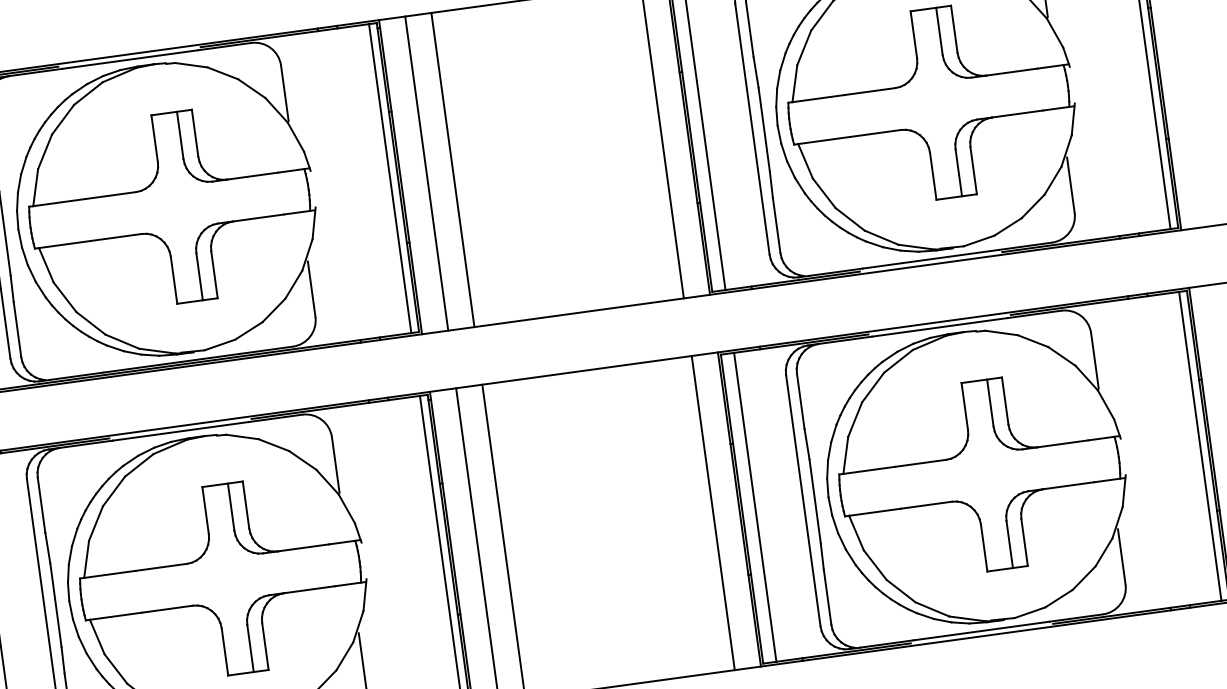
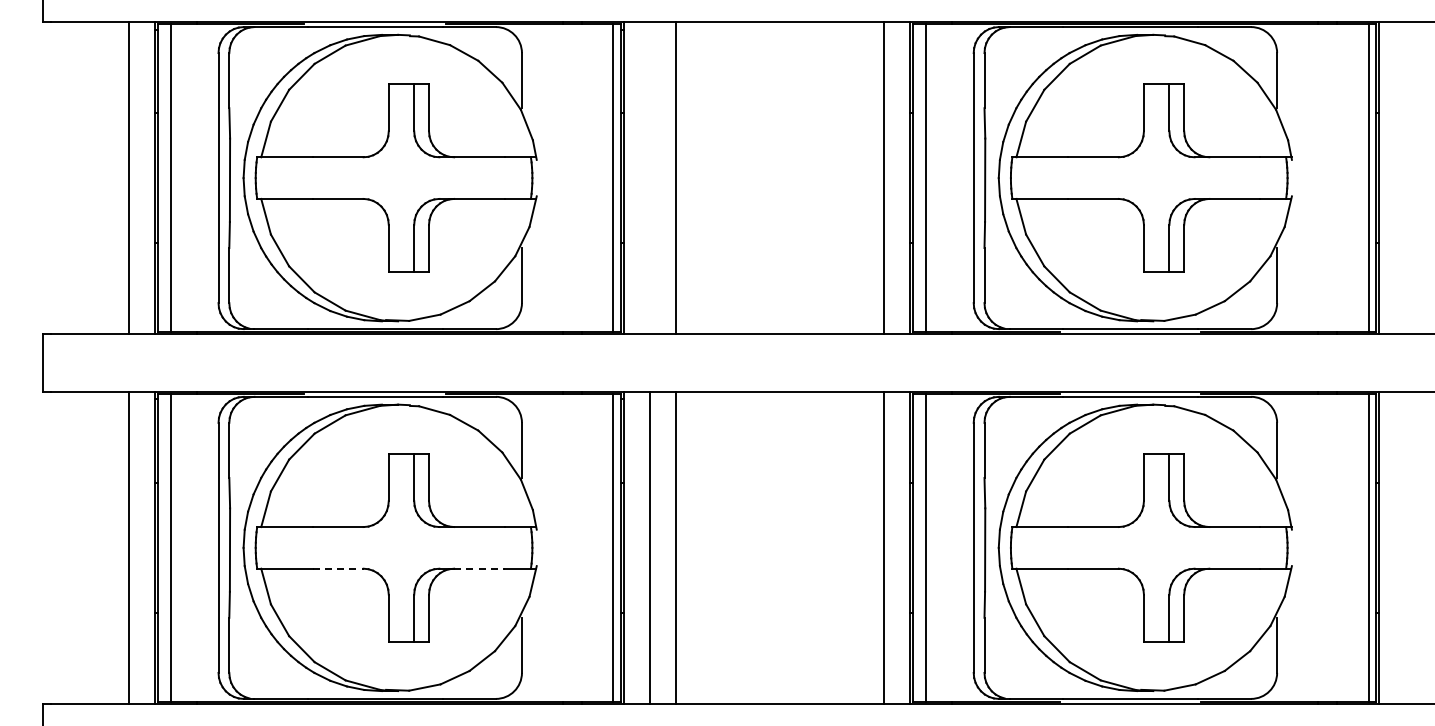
line: (426, 173) -> (649, 177), removed
line: (310, 589) -> (480, 568), solid -> dashed
line: (167, 608) -> (338, 568), solid -> dashed

